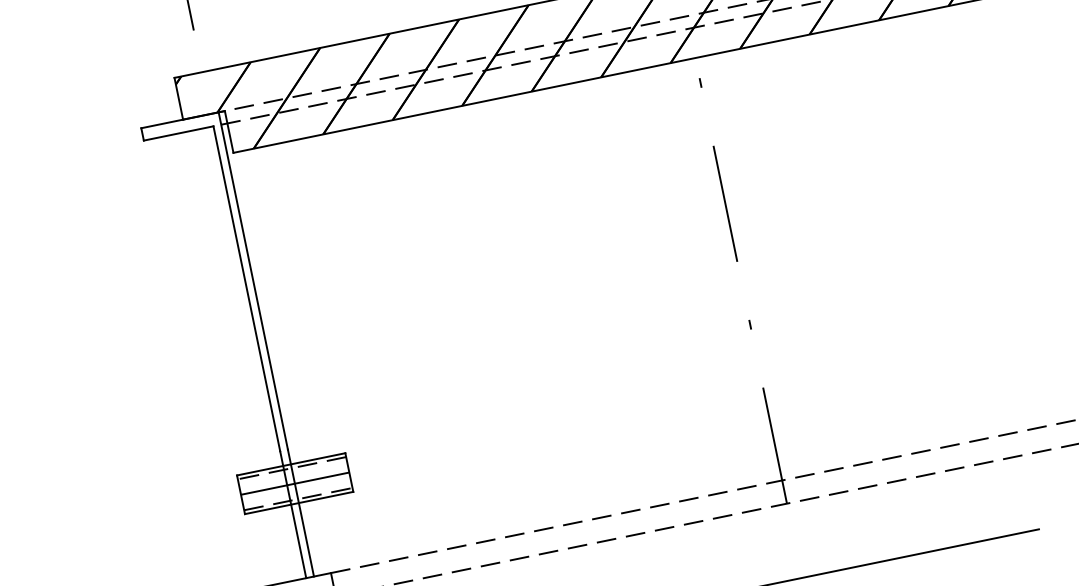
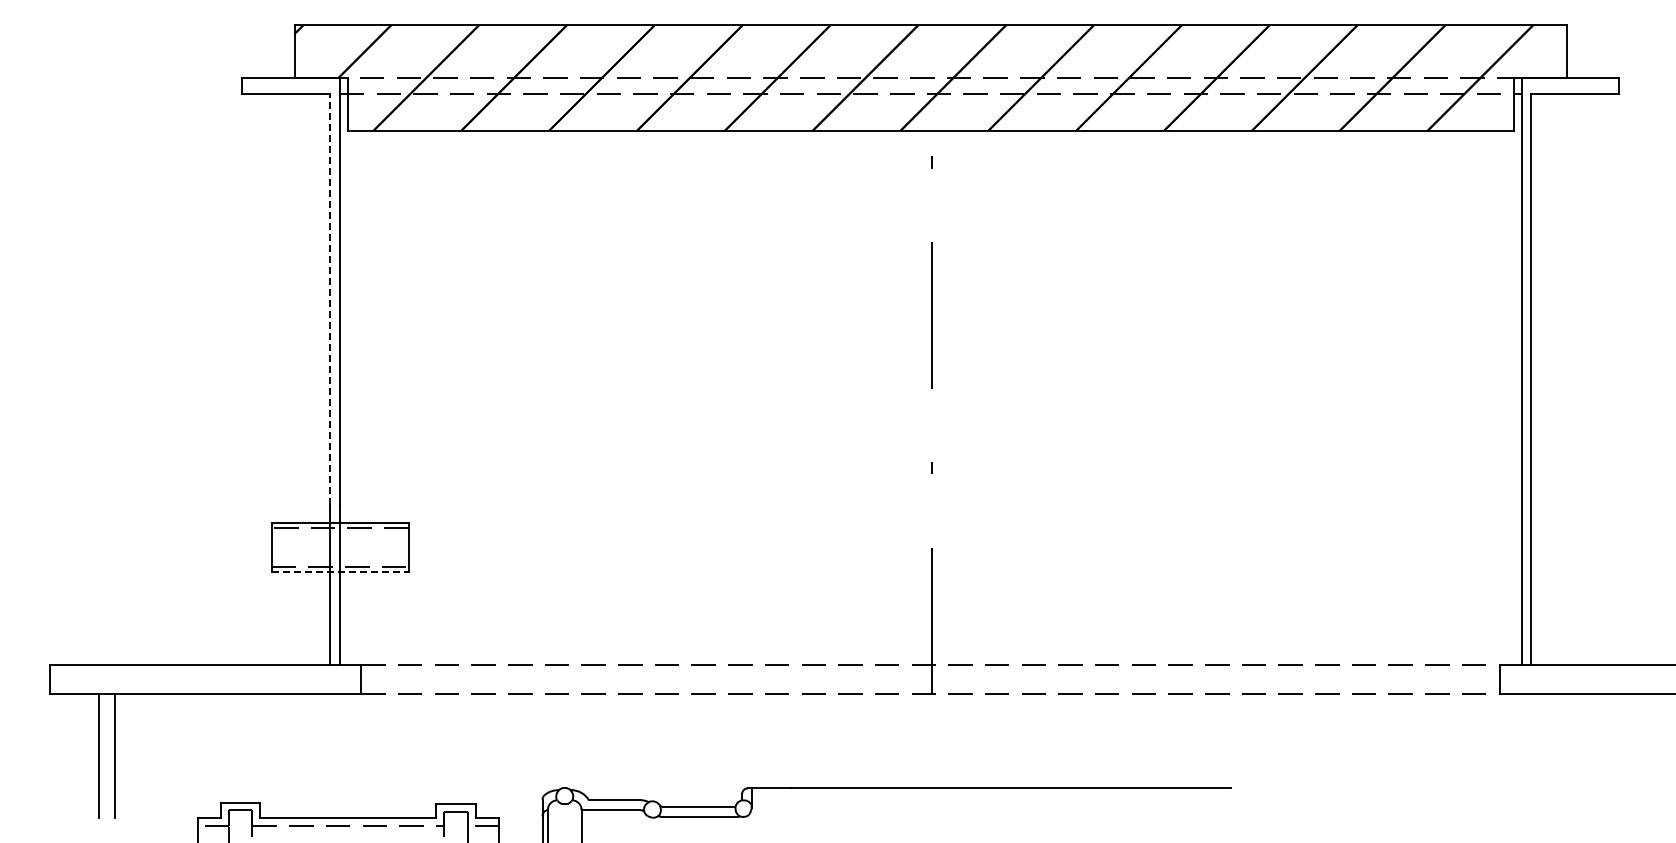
line: (247, 288) -> (330, 298), solid -> dashed
line: (294, 483) -> (339, 547), removed
line: (299, 503) -> (340, 572), solid -> dashed

